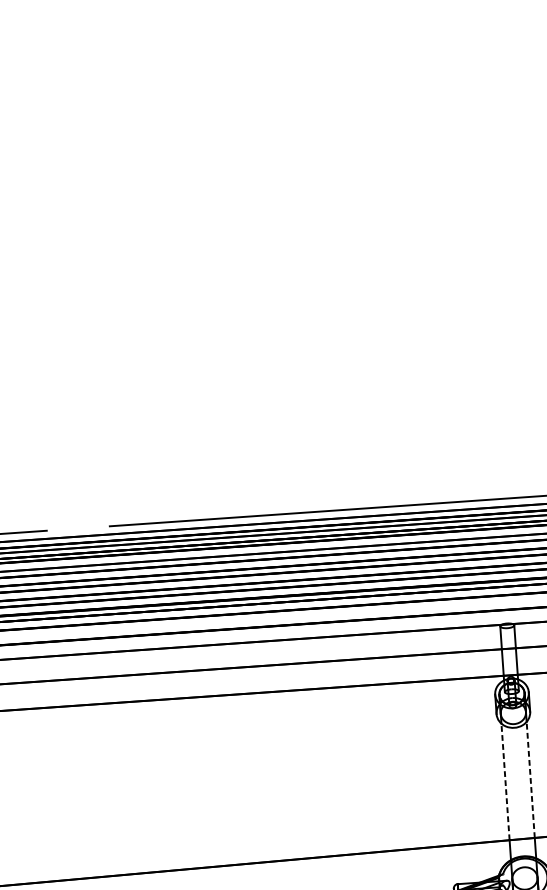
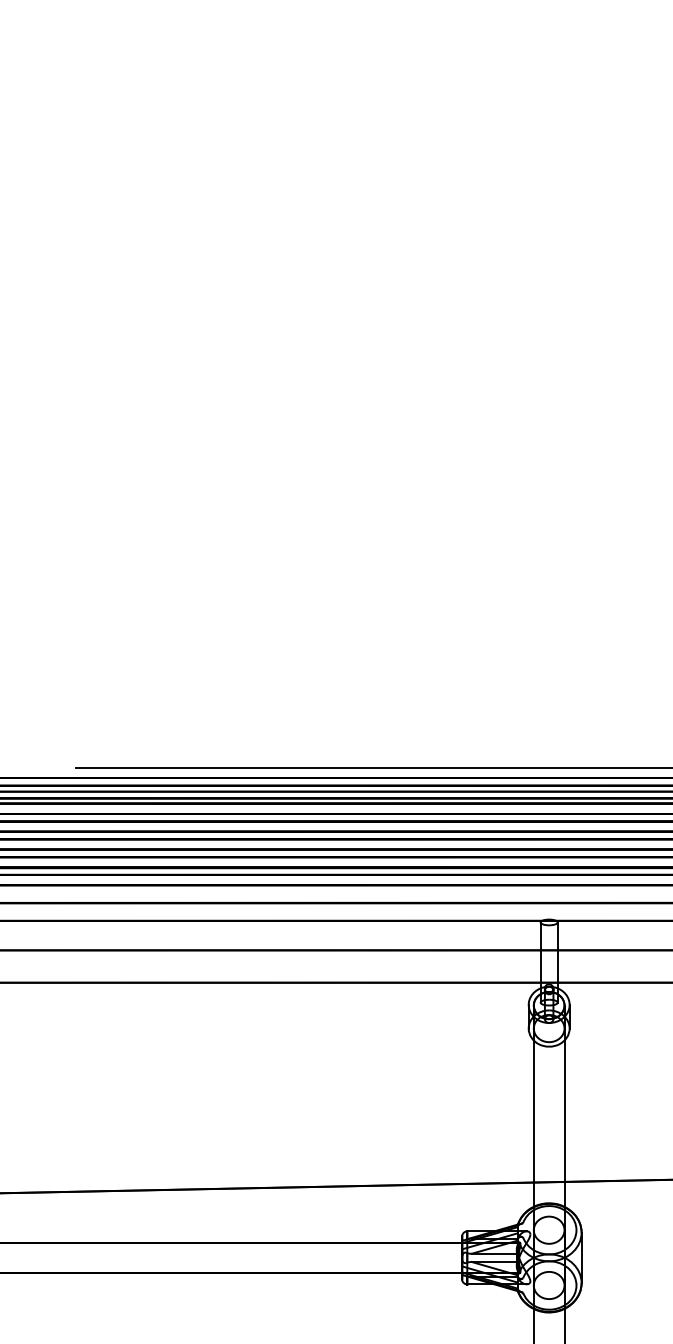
line: (530, 780) -> (564, 1111), dashed -> solid
line: (505, 781) -> (533, 1111), dashed -> solid

